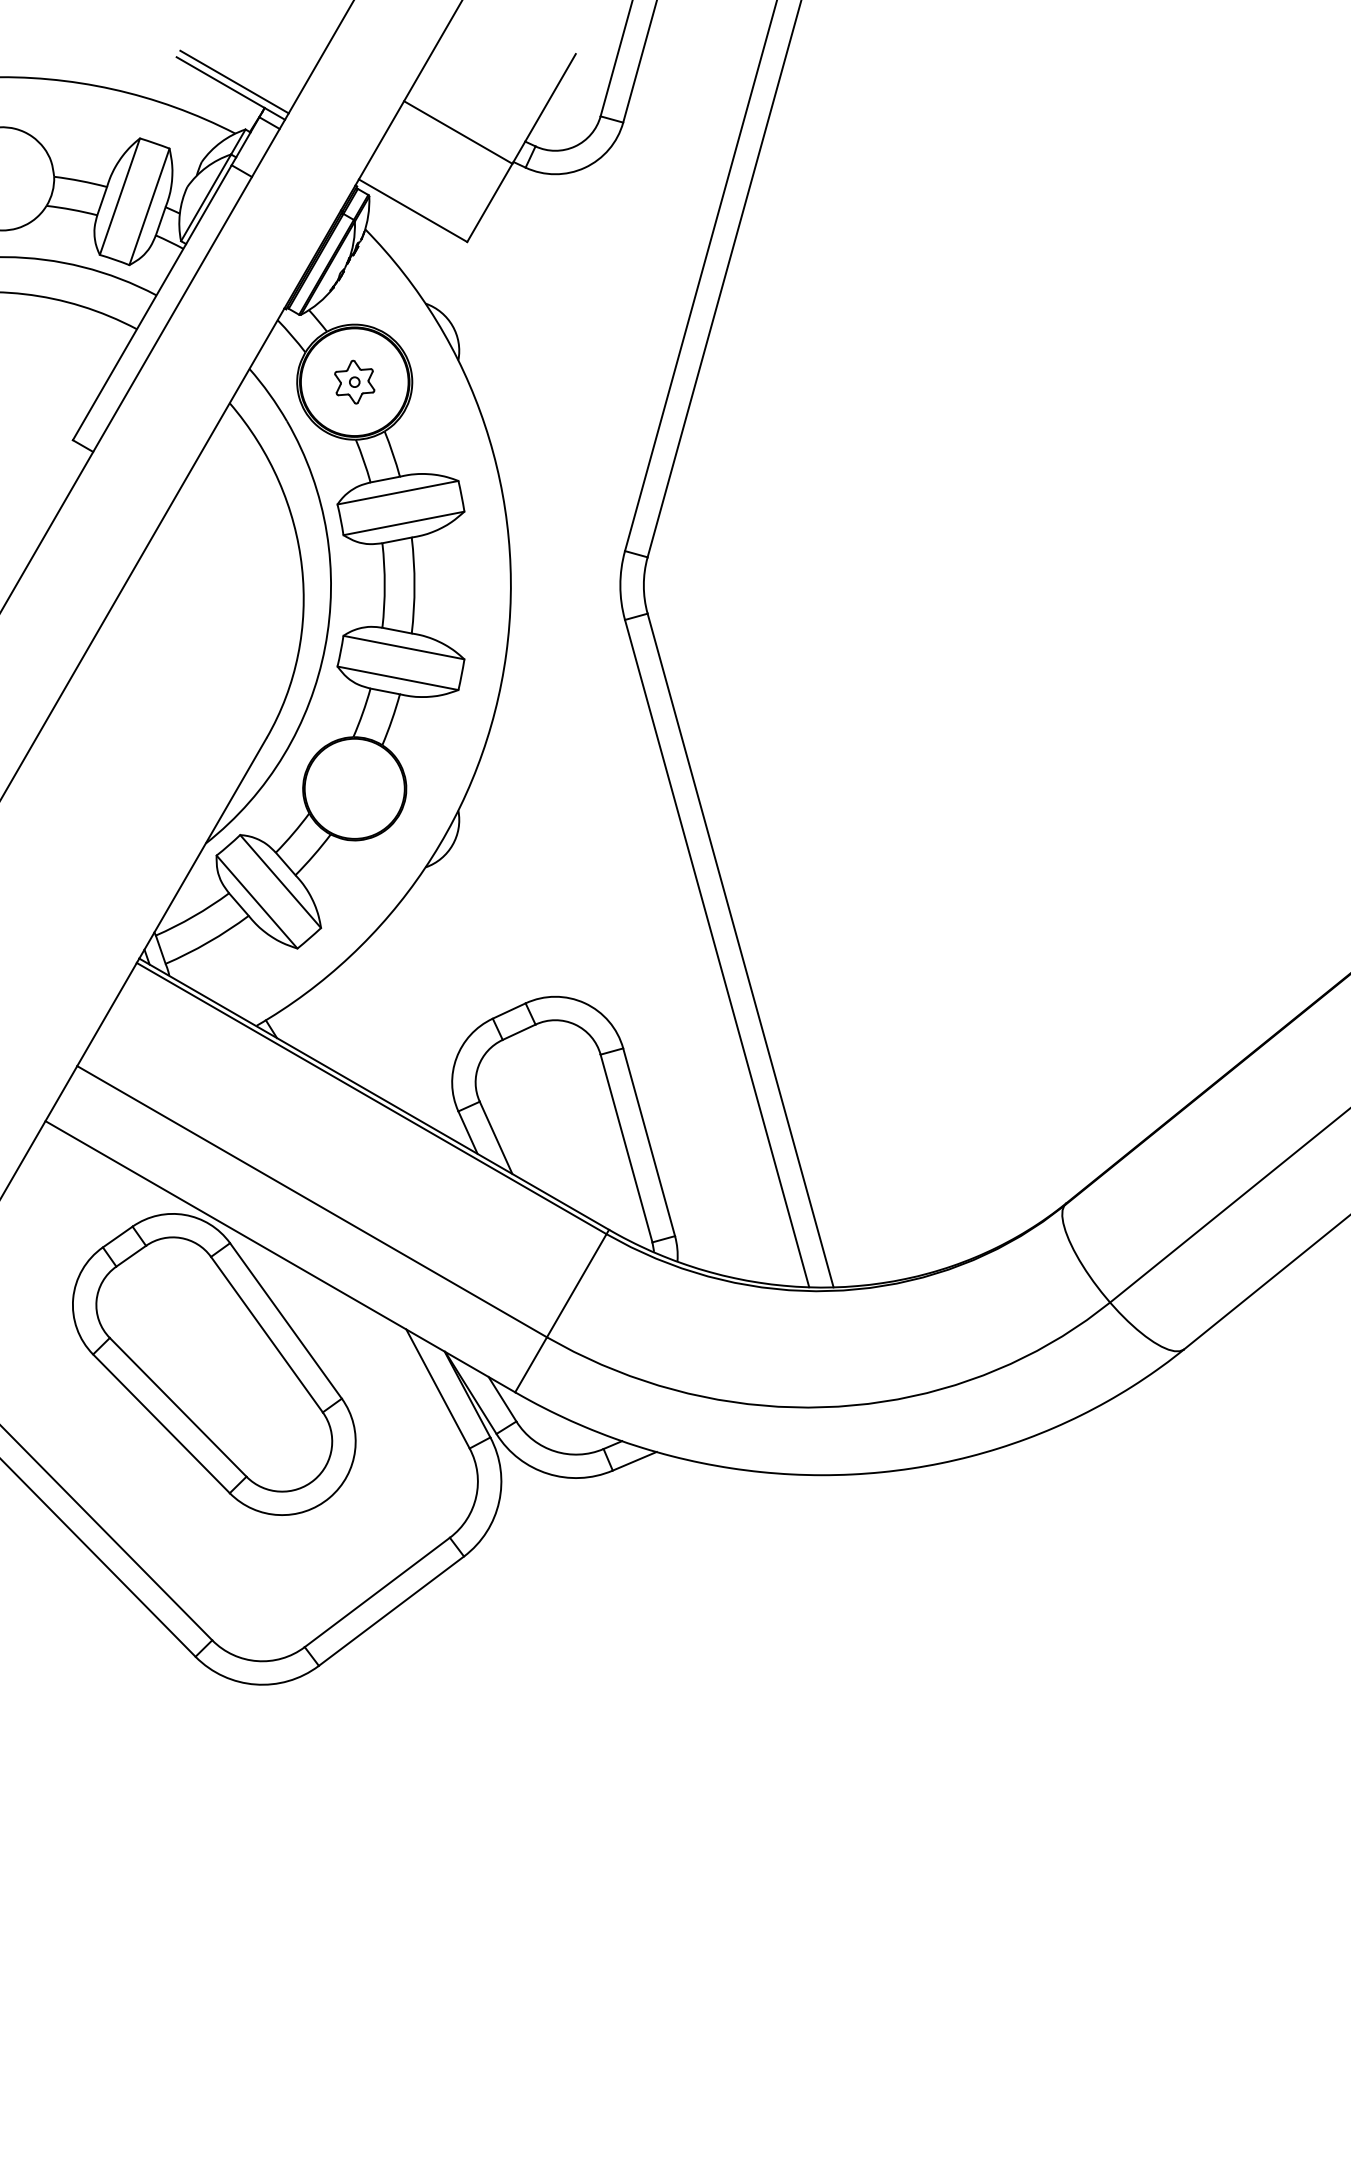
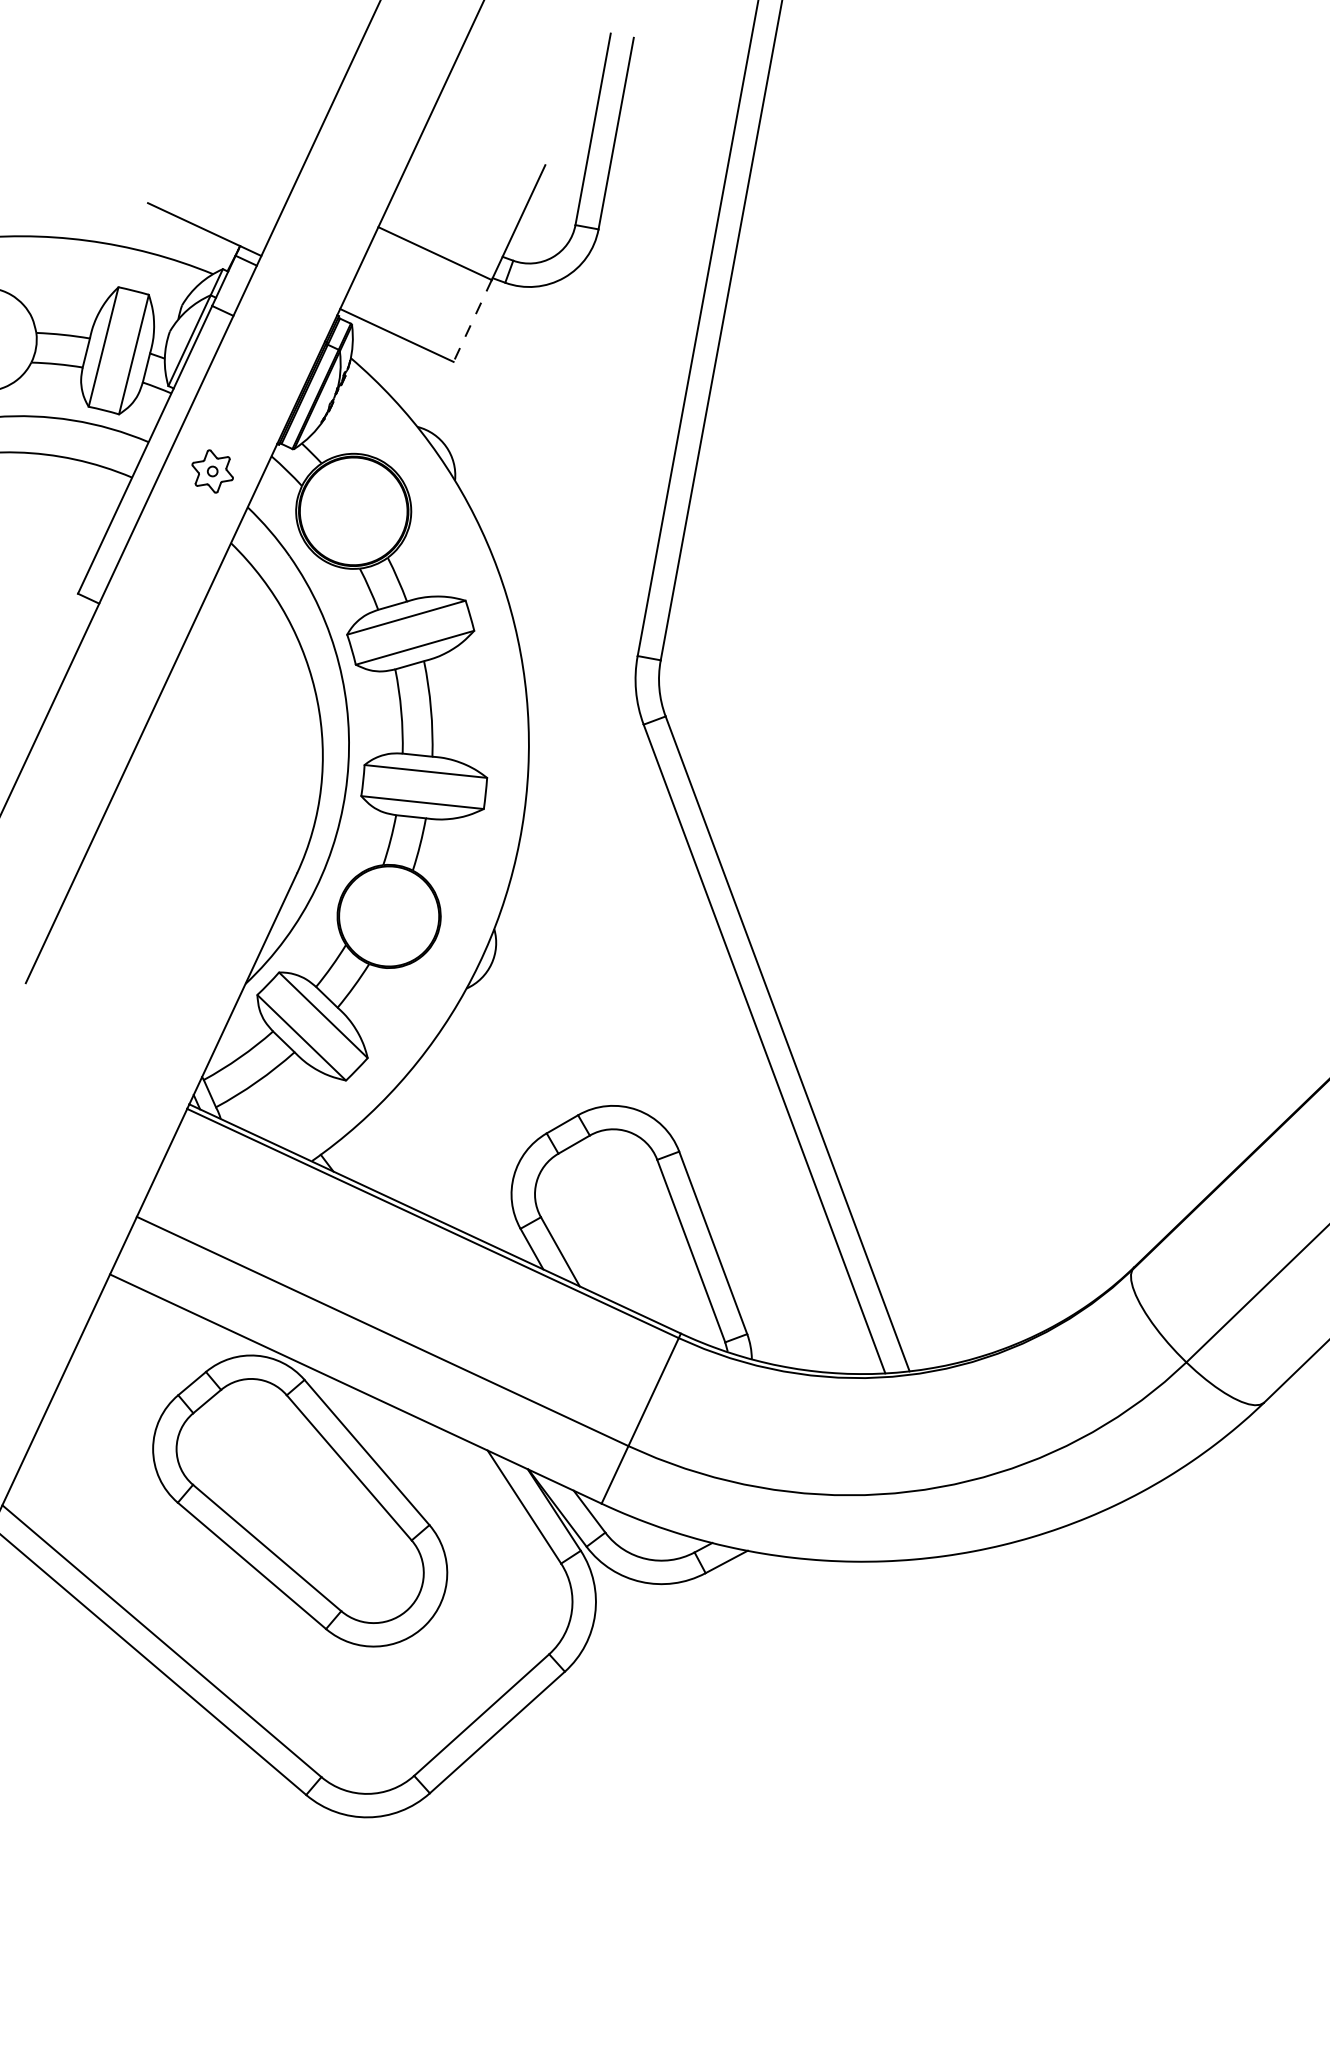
line: (234, 81) -> (207, 222), removed
line: (489, 203) -> (472, 321), solid -> dashed
part: (354, 381) -> (212, 470), moved

